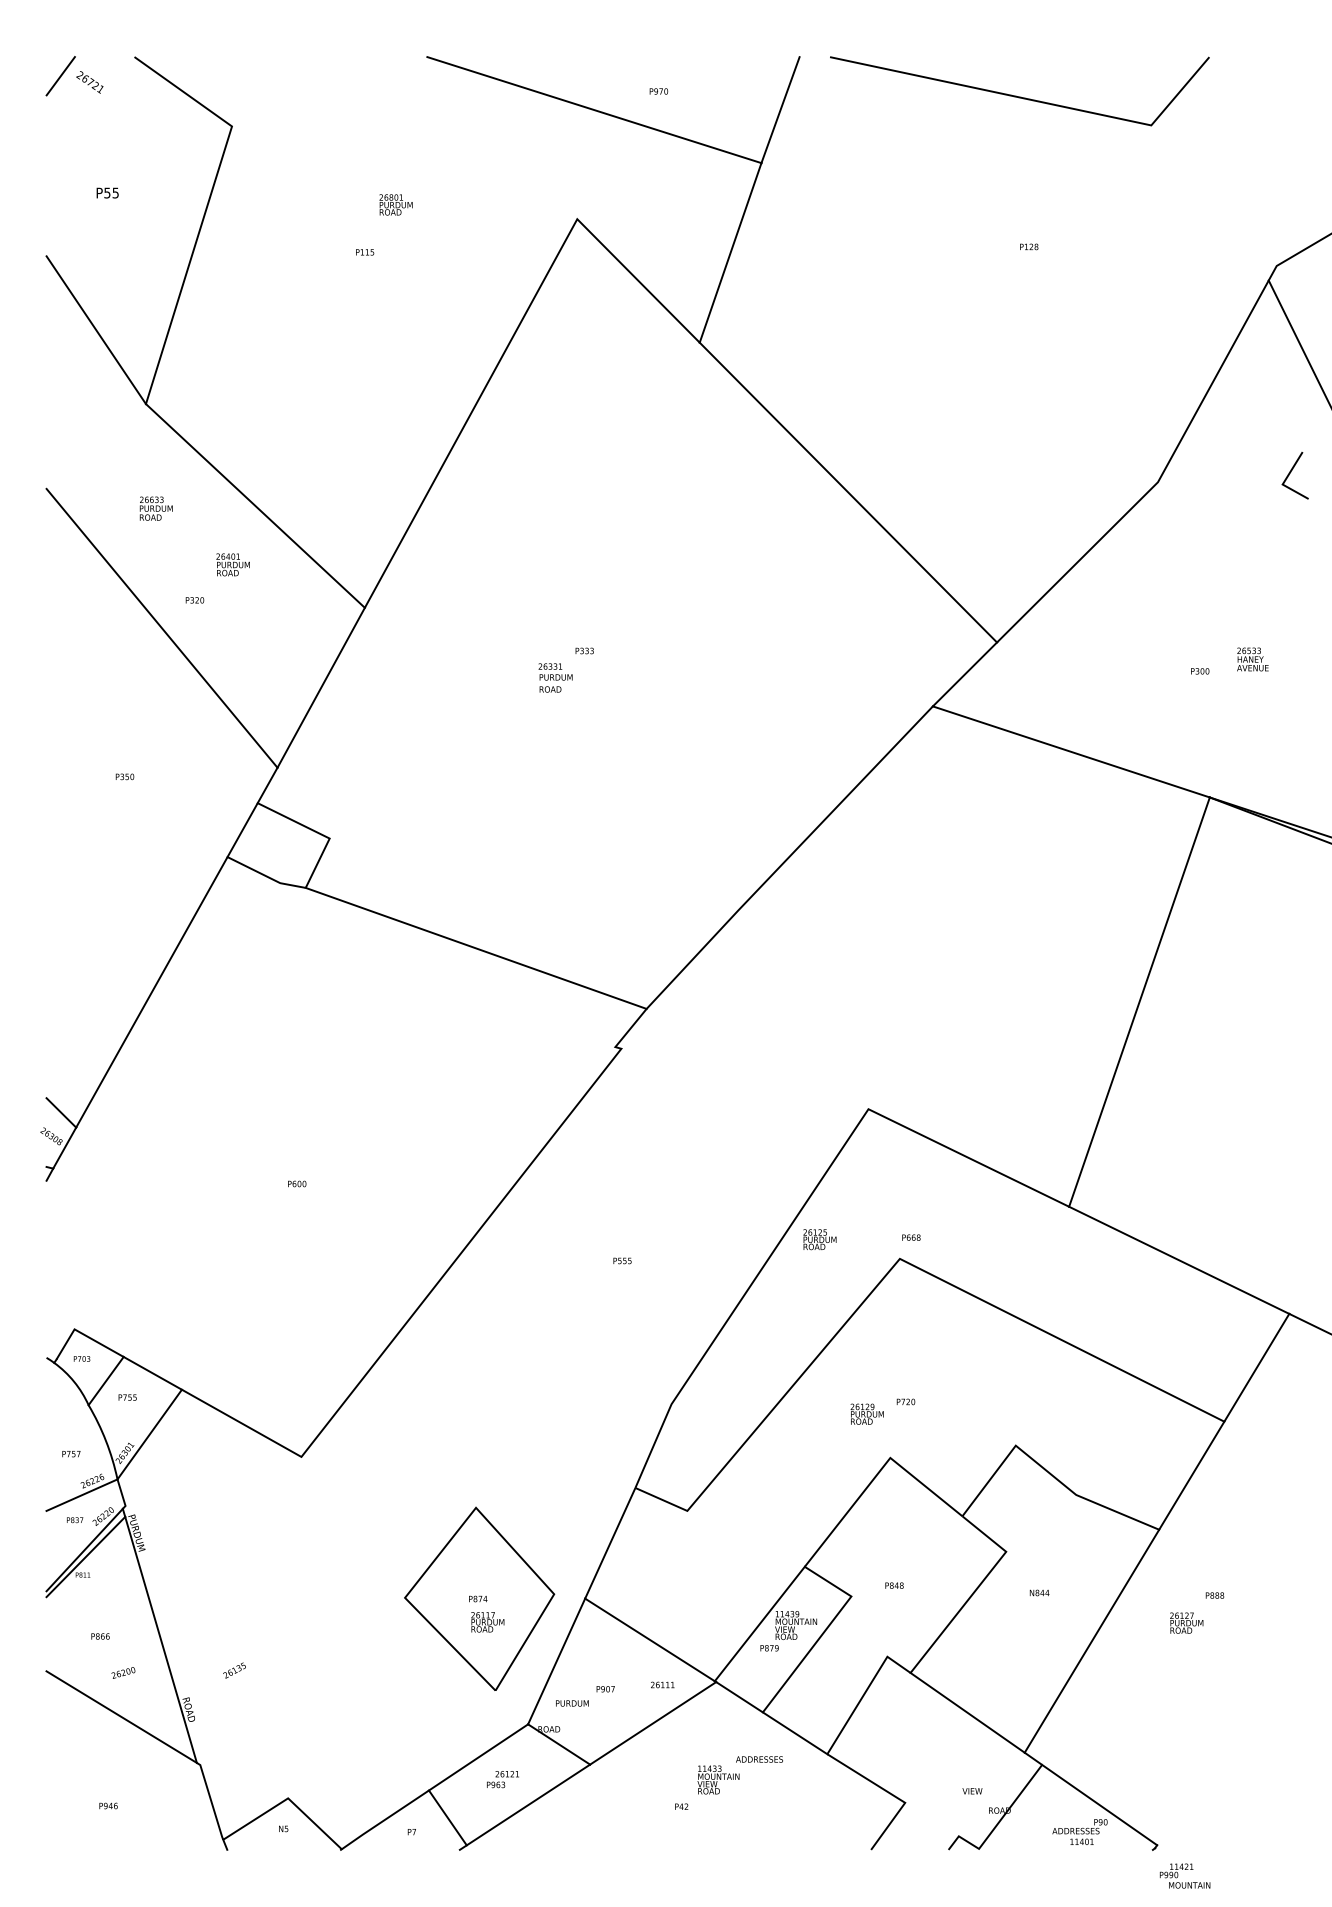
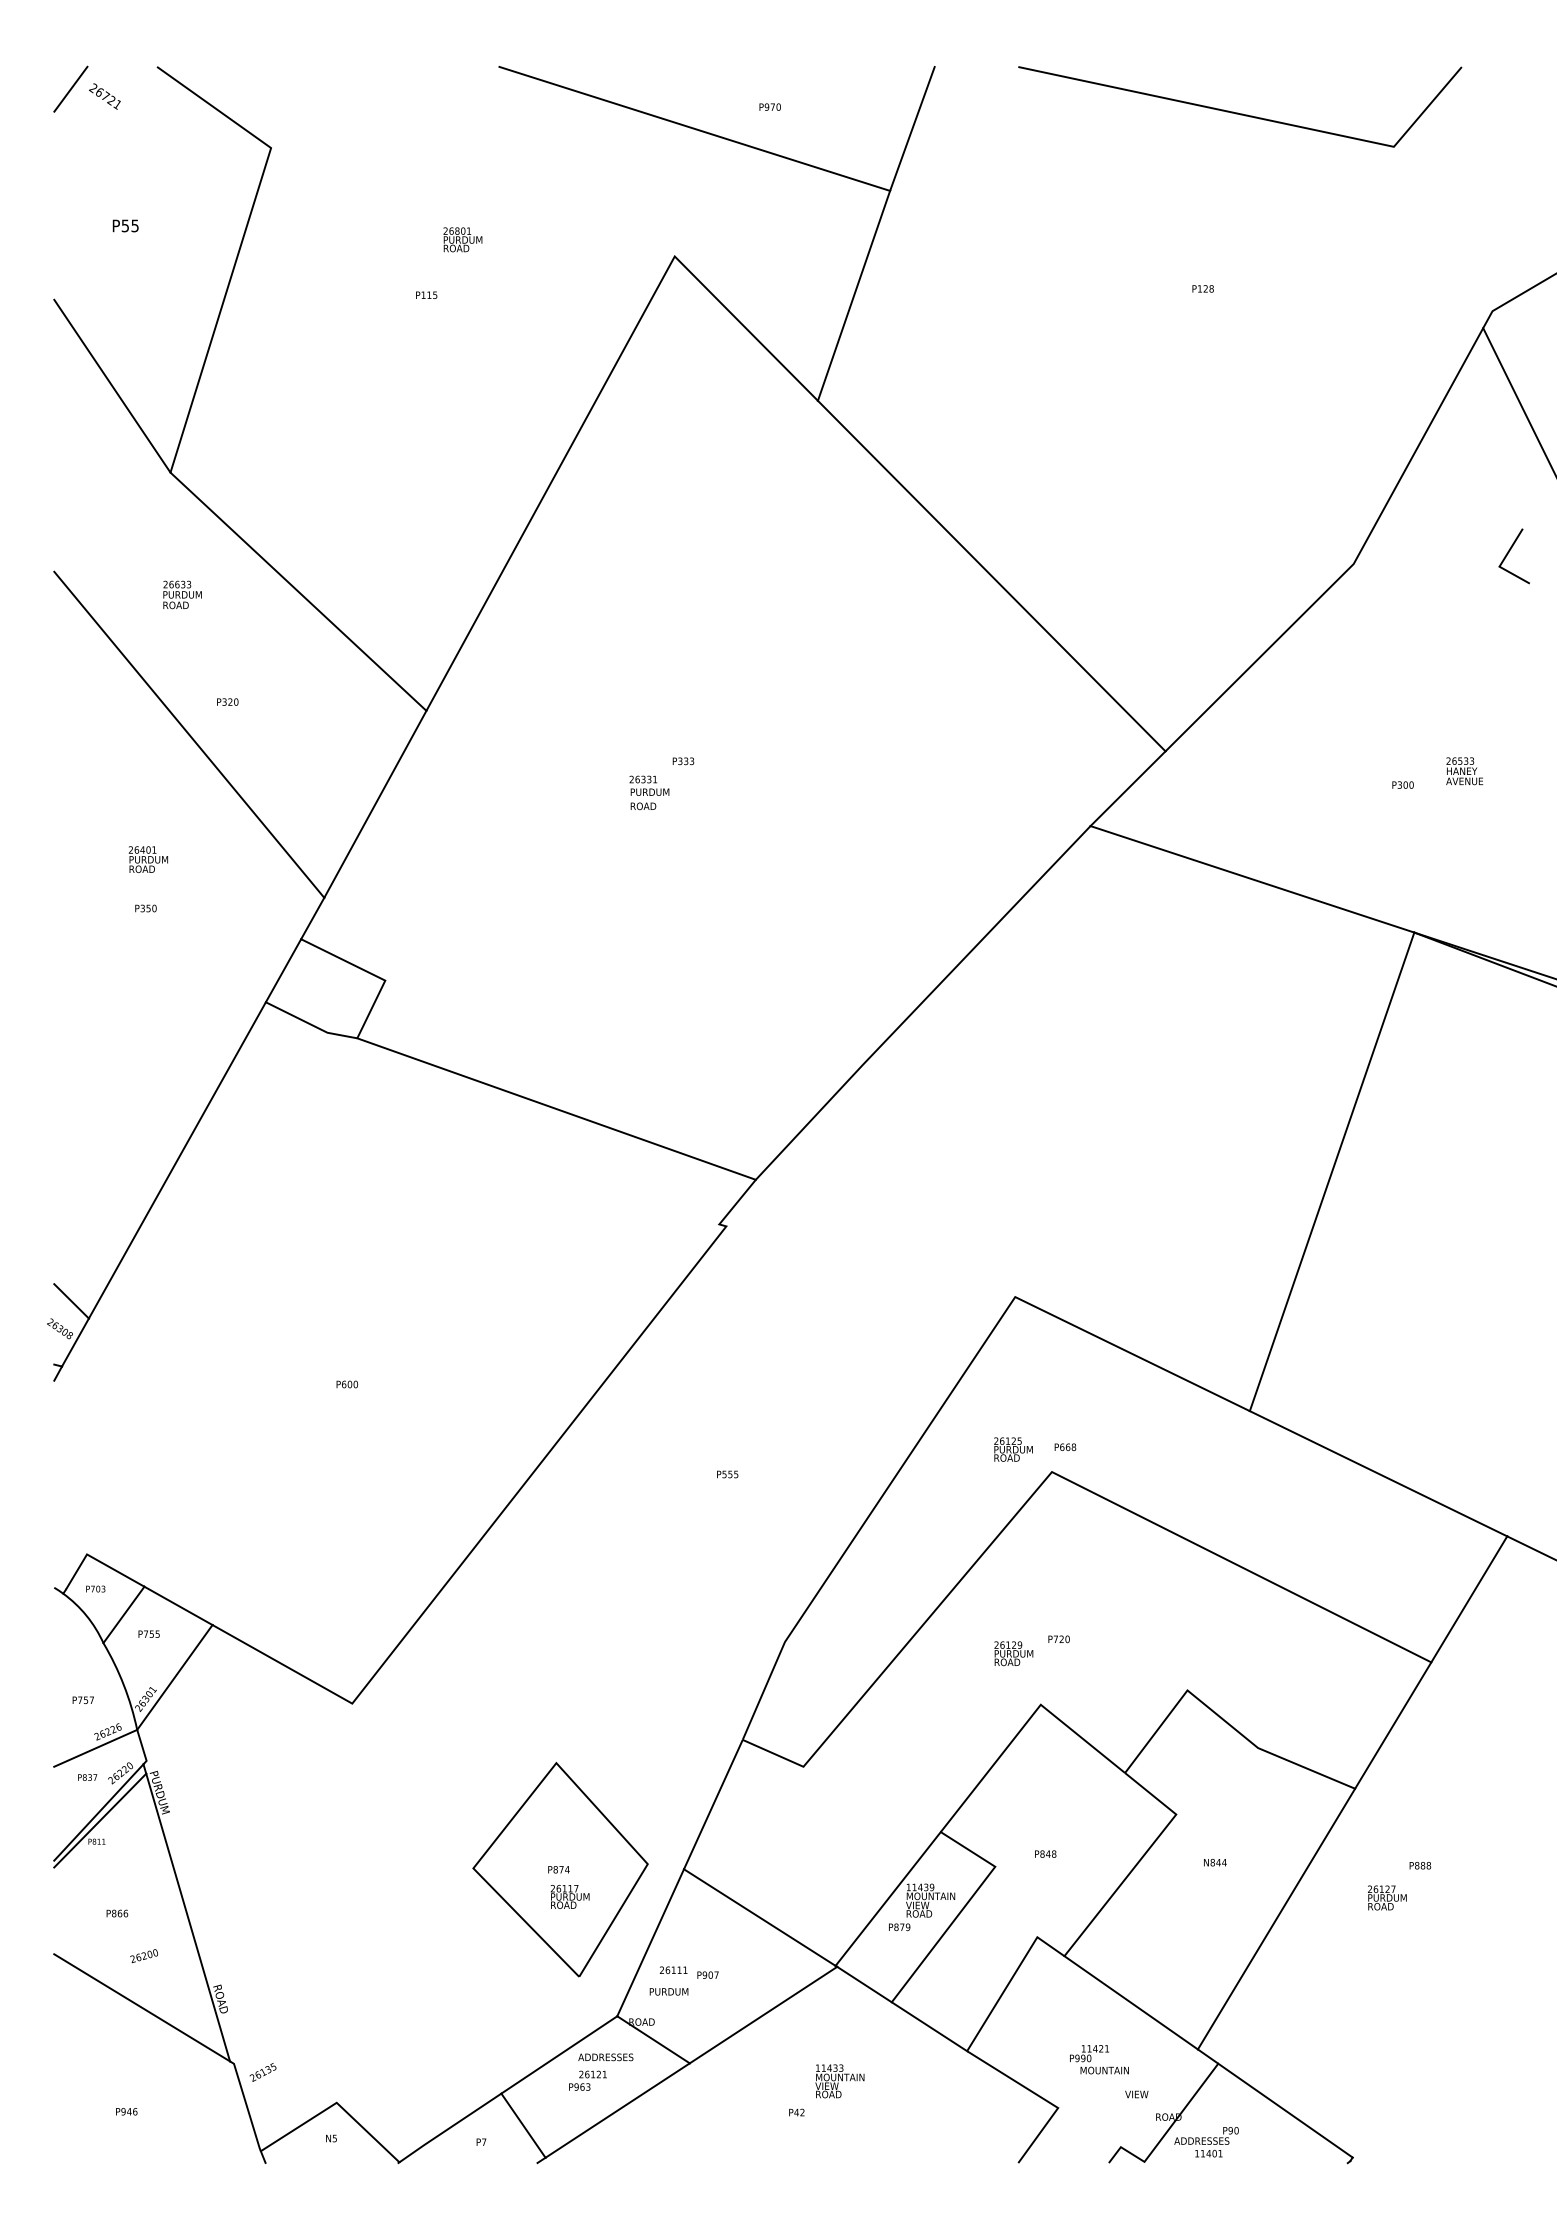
line: (1018, 96) -> (1238, 112), moved
text: (232, 564) -> (147, 859), moved
text: (819, 1239) -> (1013, 1449), moved
text: (234, 1670) -> (262, 2072), moved
text: (662, 1684) -> (673, 1969), moved
text: (759, 1759) -> (605, 2057), moved
text: (1079, 1832) -> (1206, 2142), moved
text: (1185, 1875) -> (1099, 2059), moved

